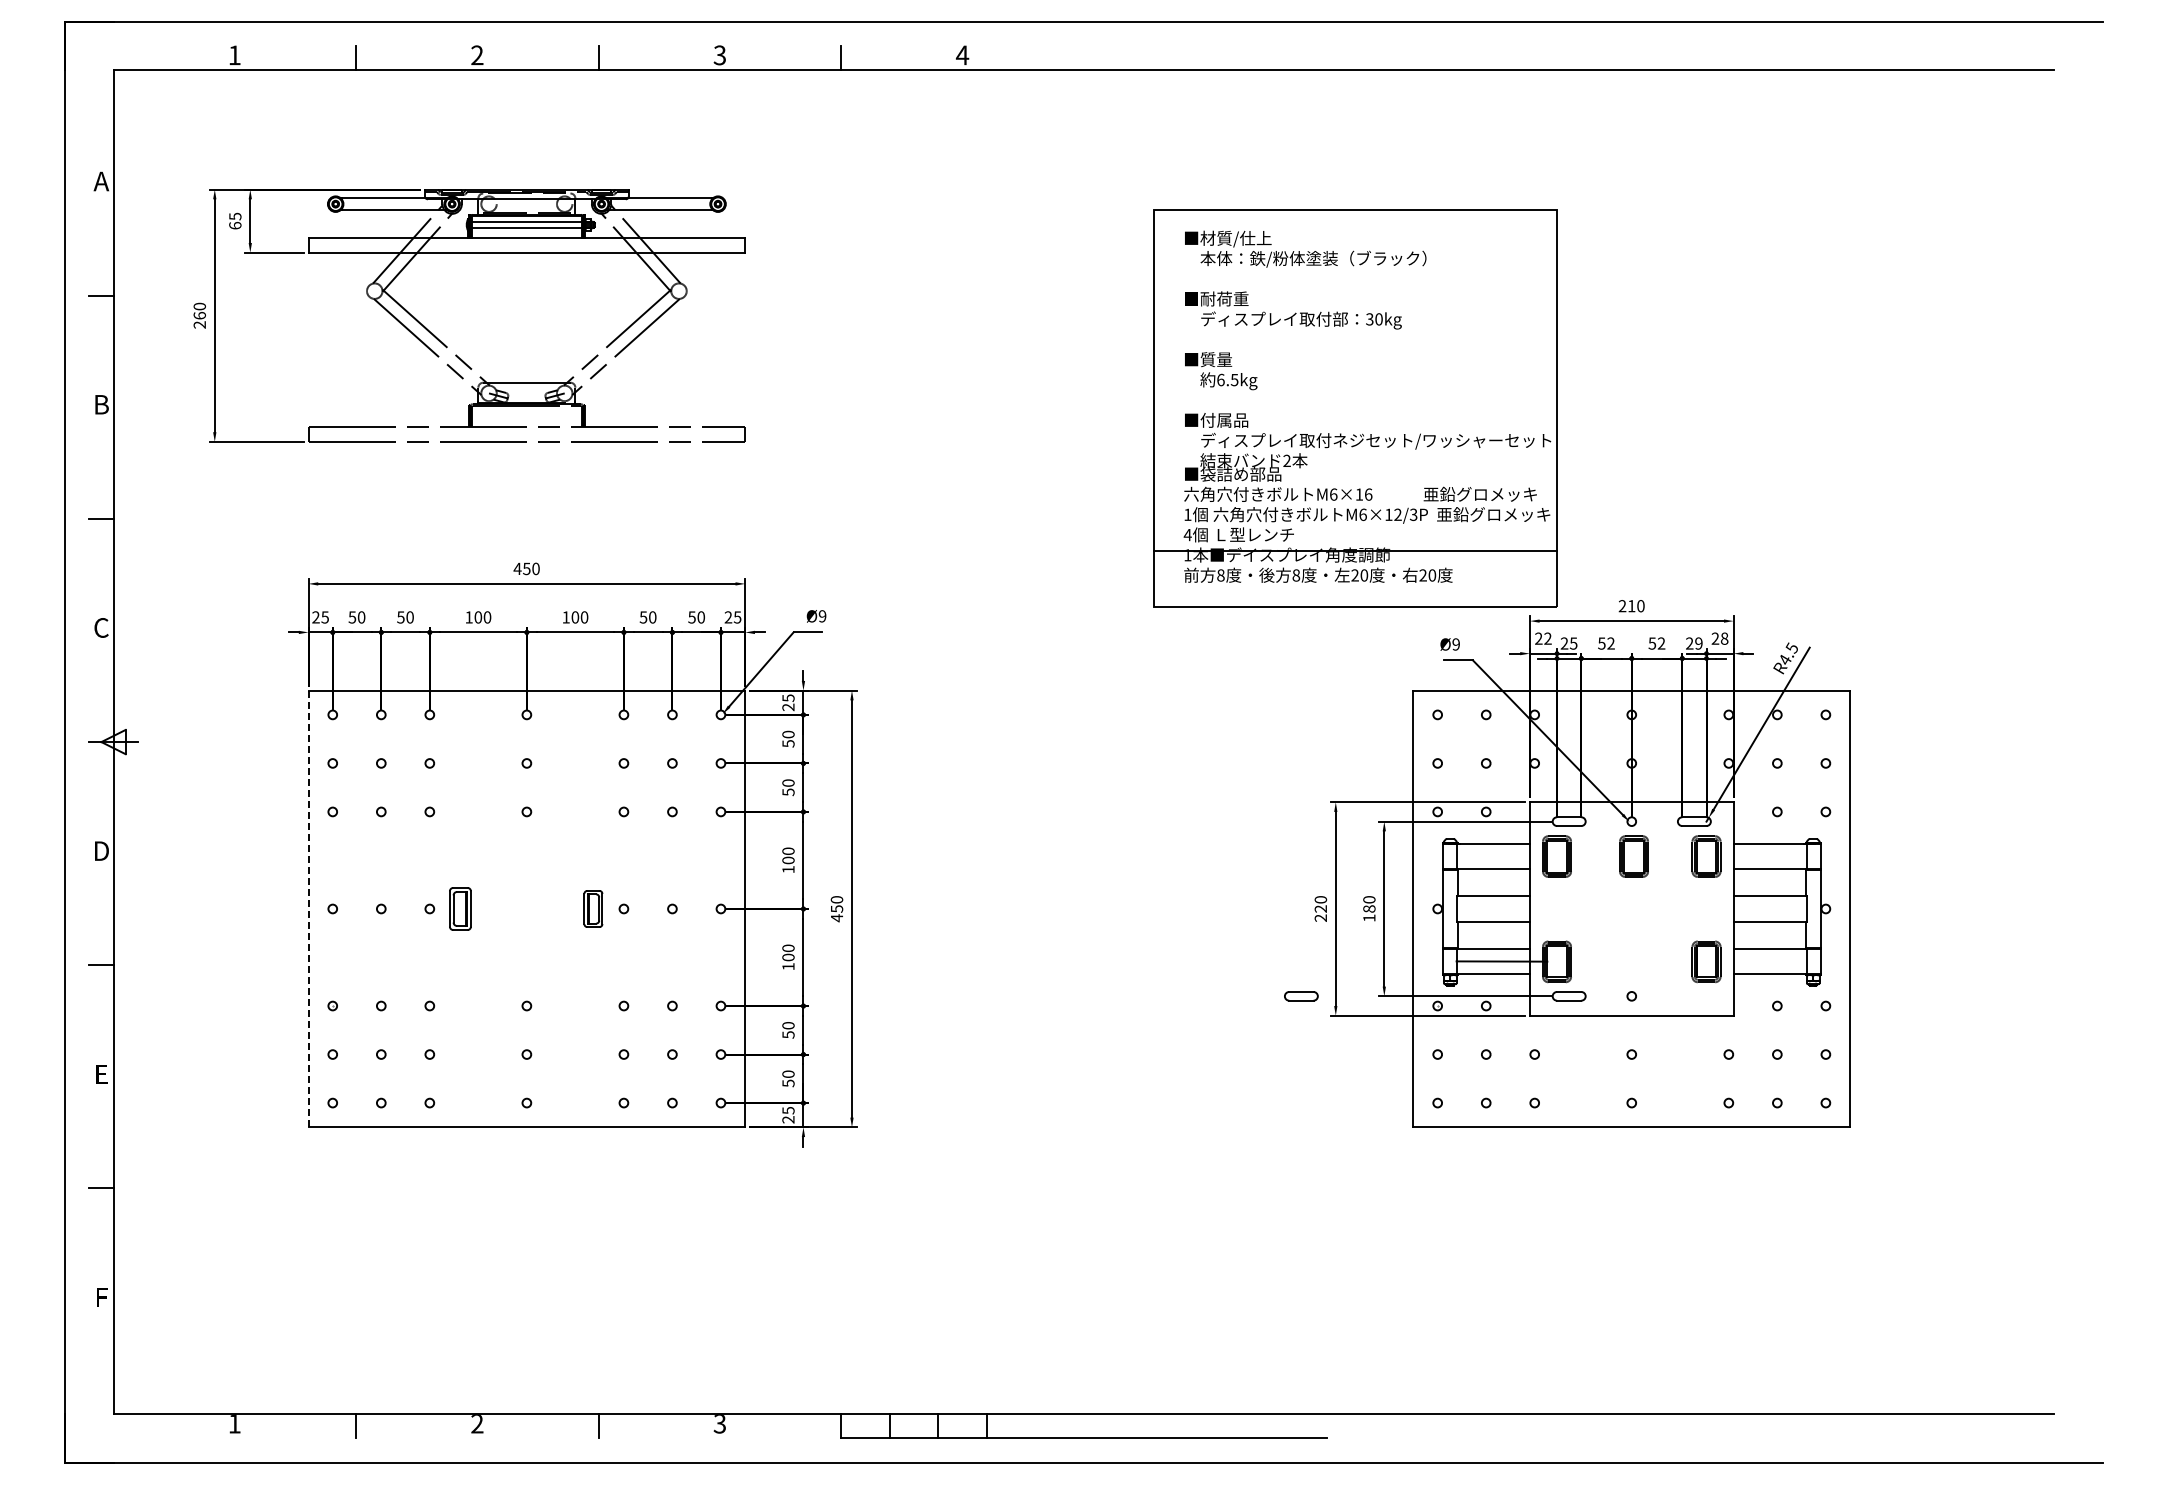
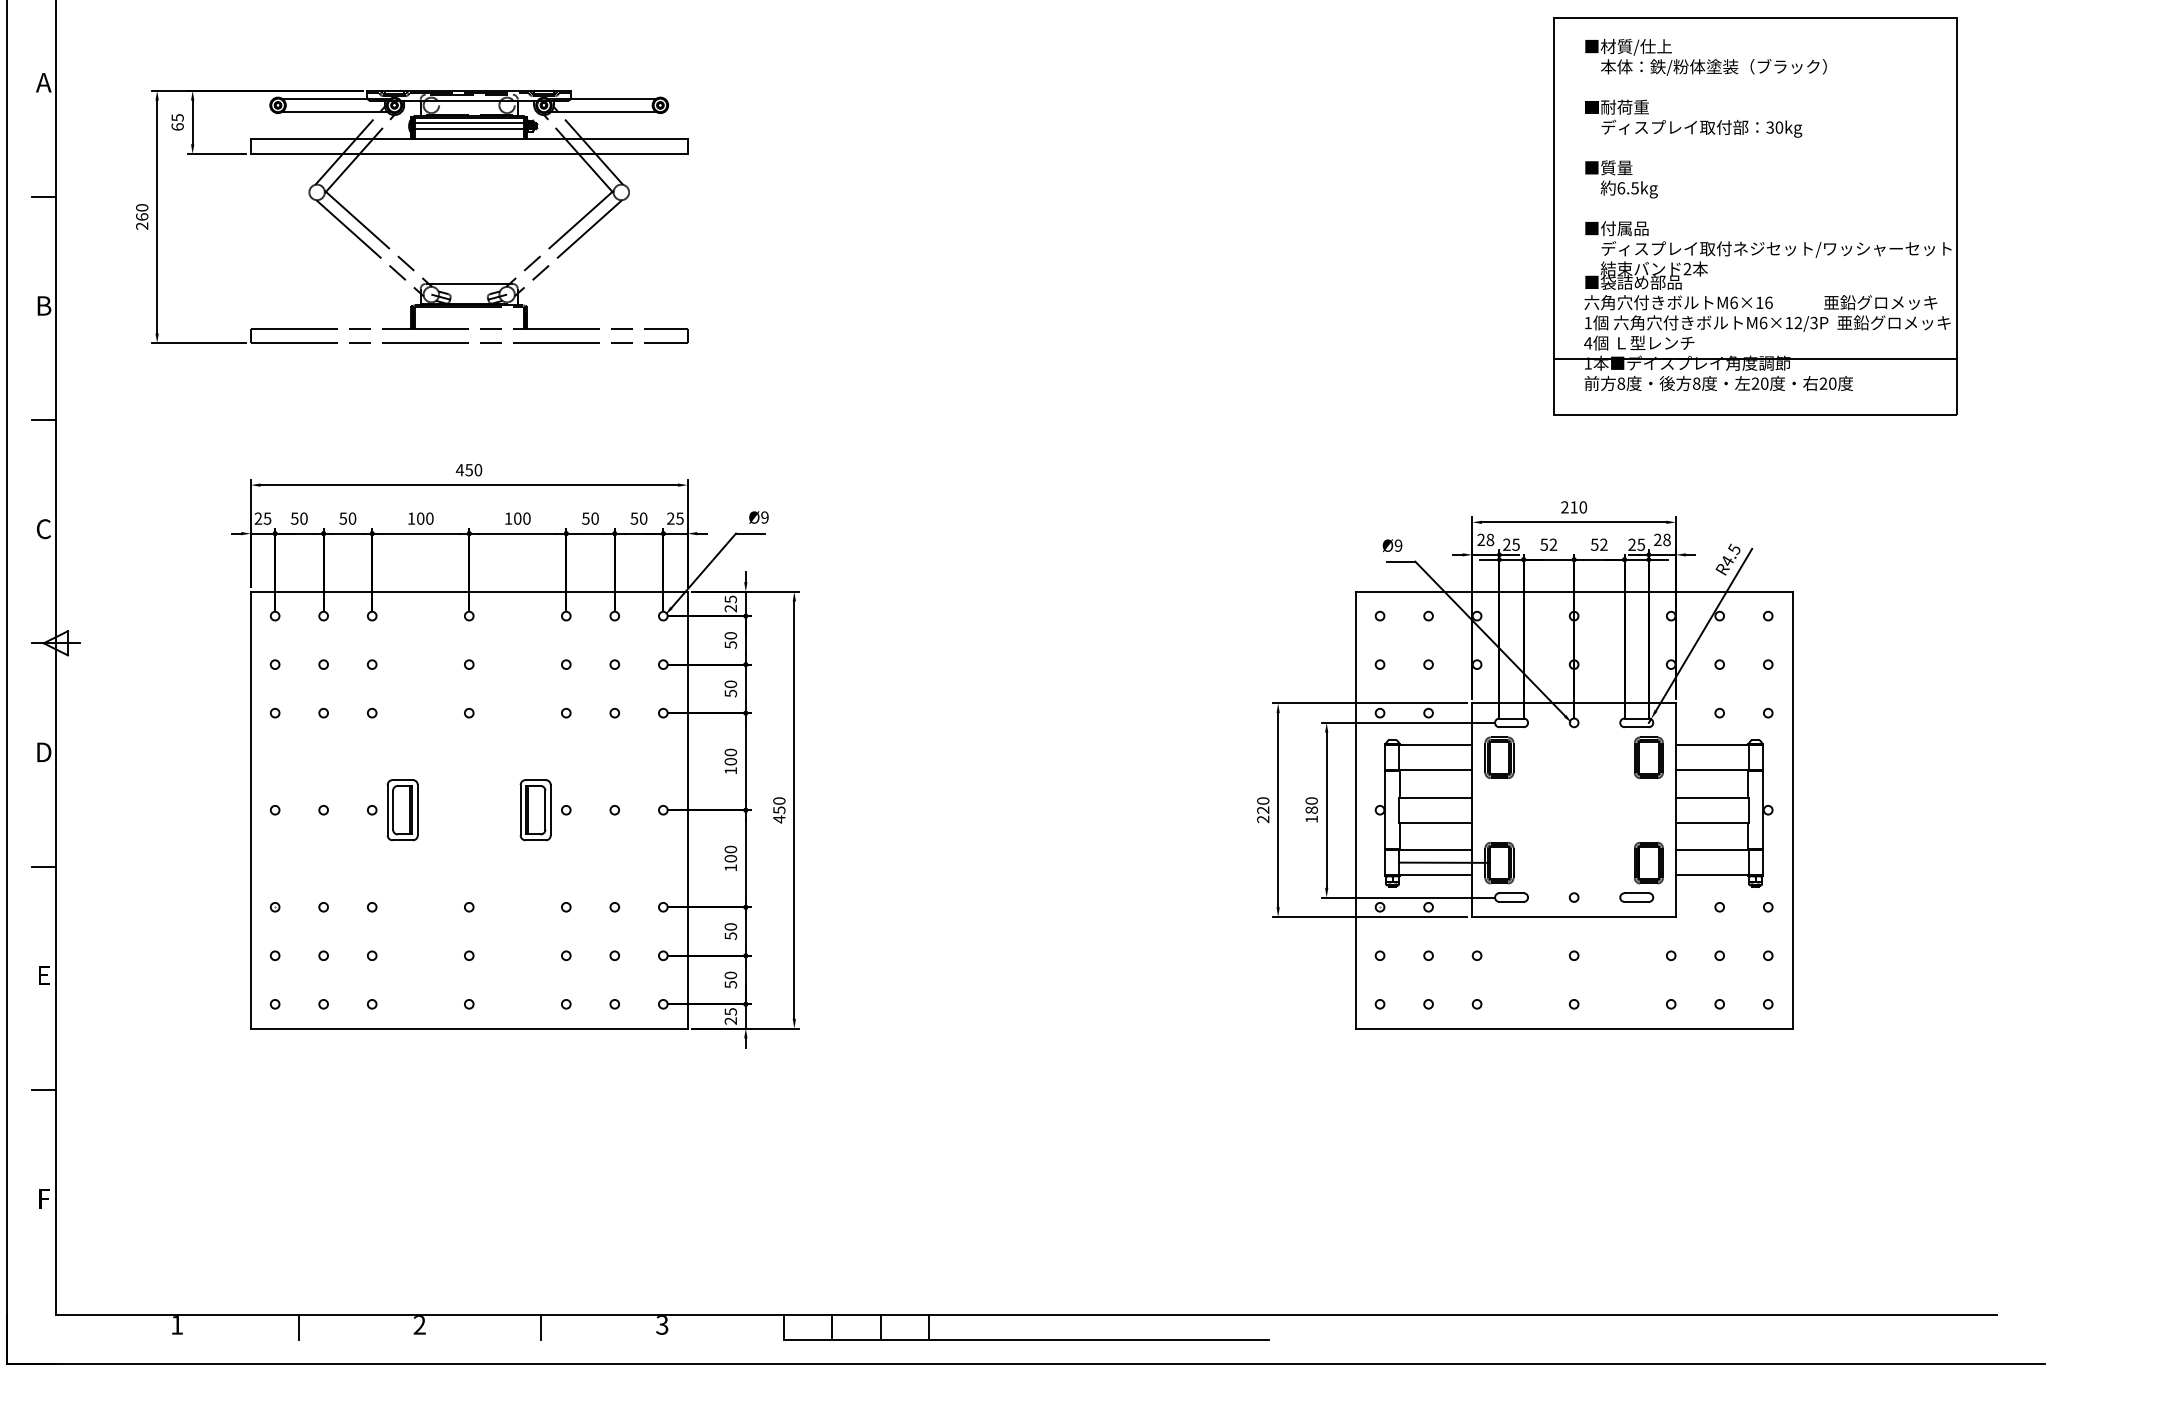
part: (1355, 408) -> (1755, 216), moved
text: (1547, 638) -> (1489, 539), 22 -> 28
text: (1698, 643) -> (1640, 544), 29 -> 25
part: (1633, 856) -> (1575, 757), removed
part: (460, 908) -> (402, 809), size x1.43
part: (593, 908) -> (535, 809), size x1.67
line: (308, 909) -> (250, 810), dashed -> solid
part: (1301, 996) -> (1636, 897), moved

